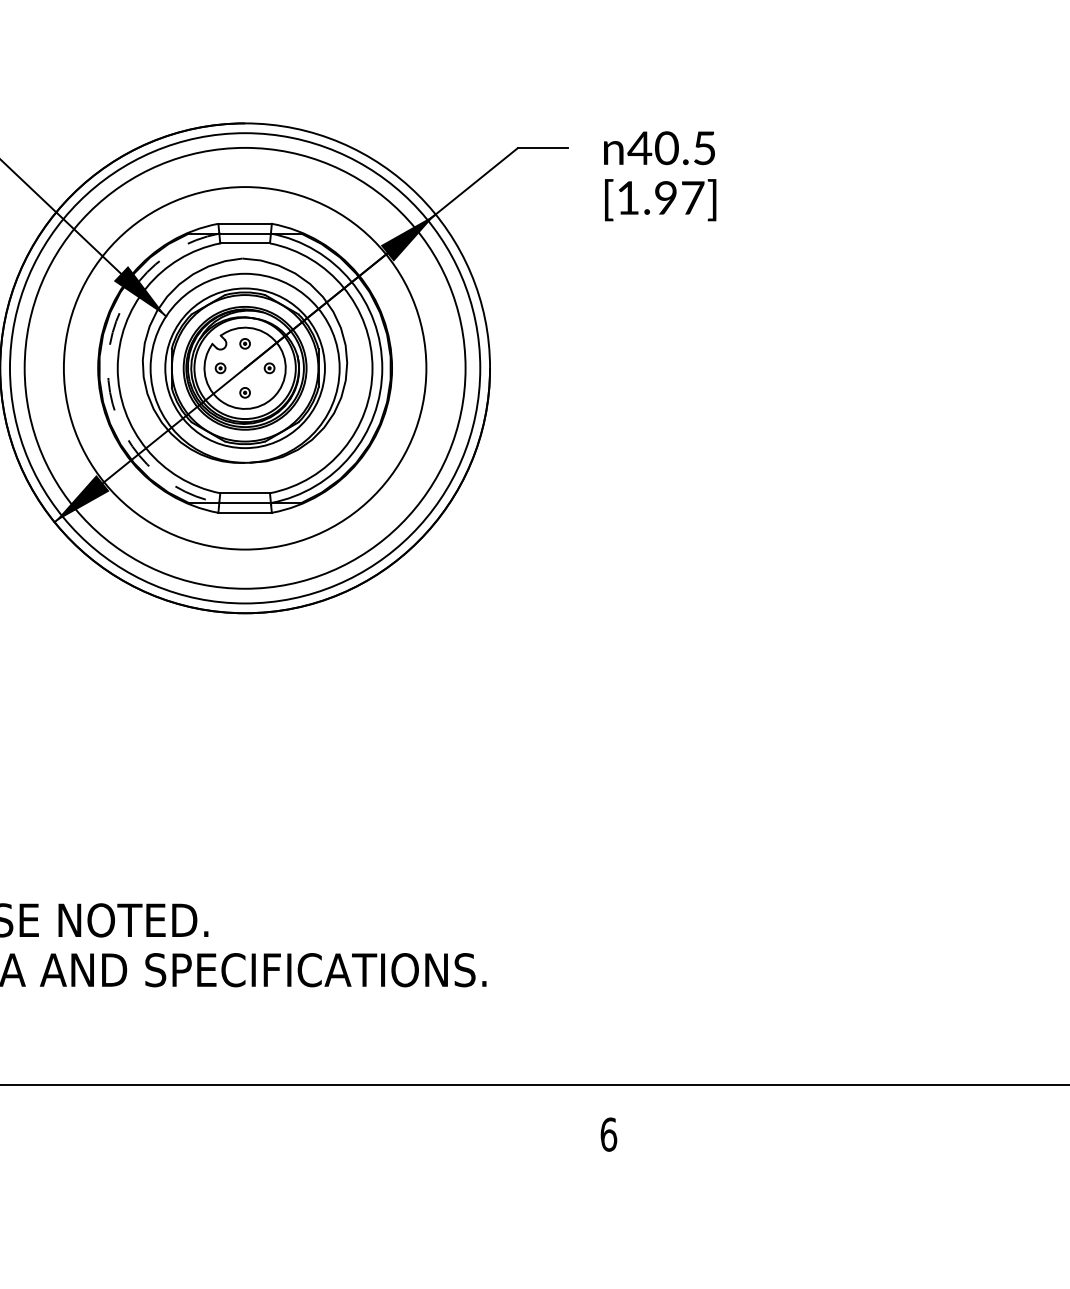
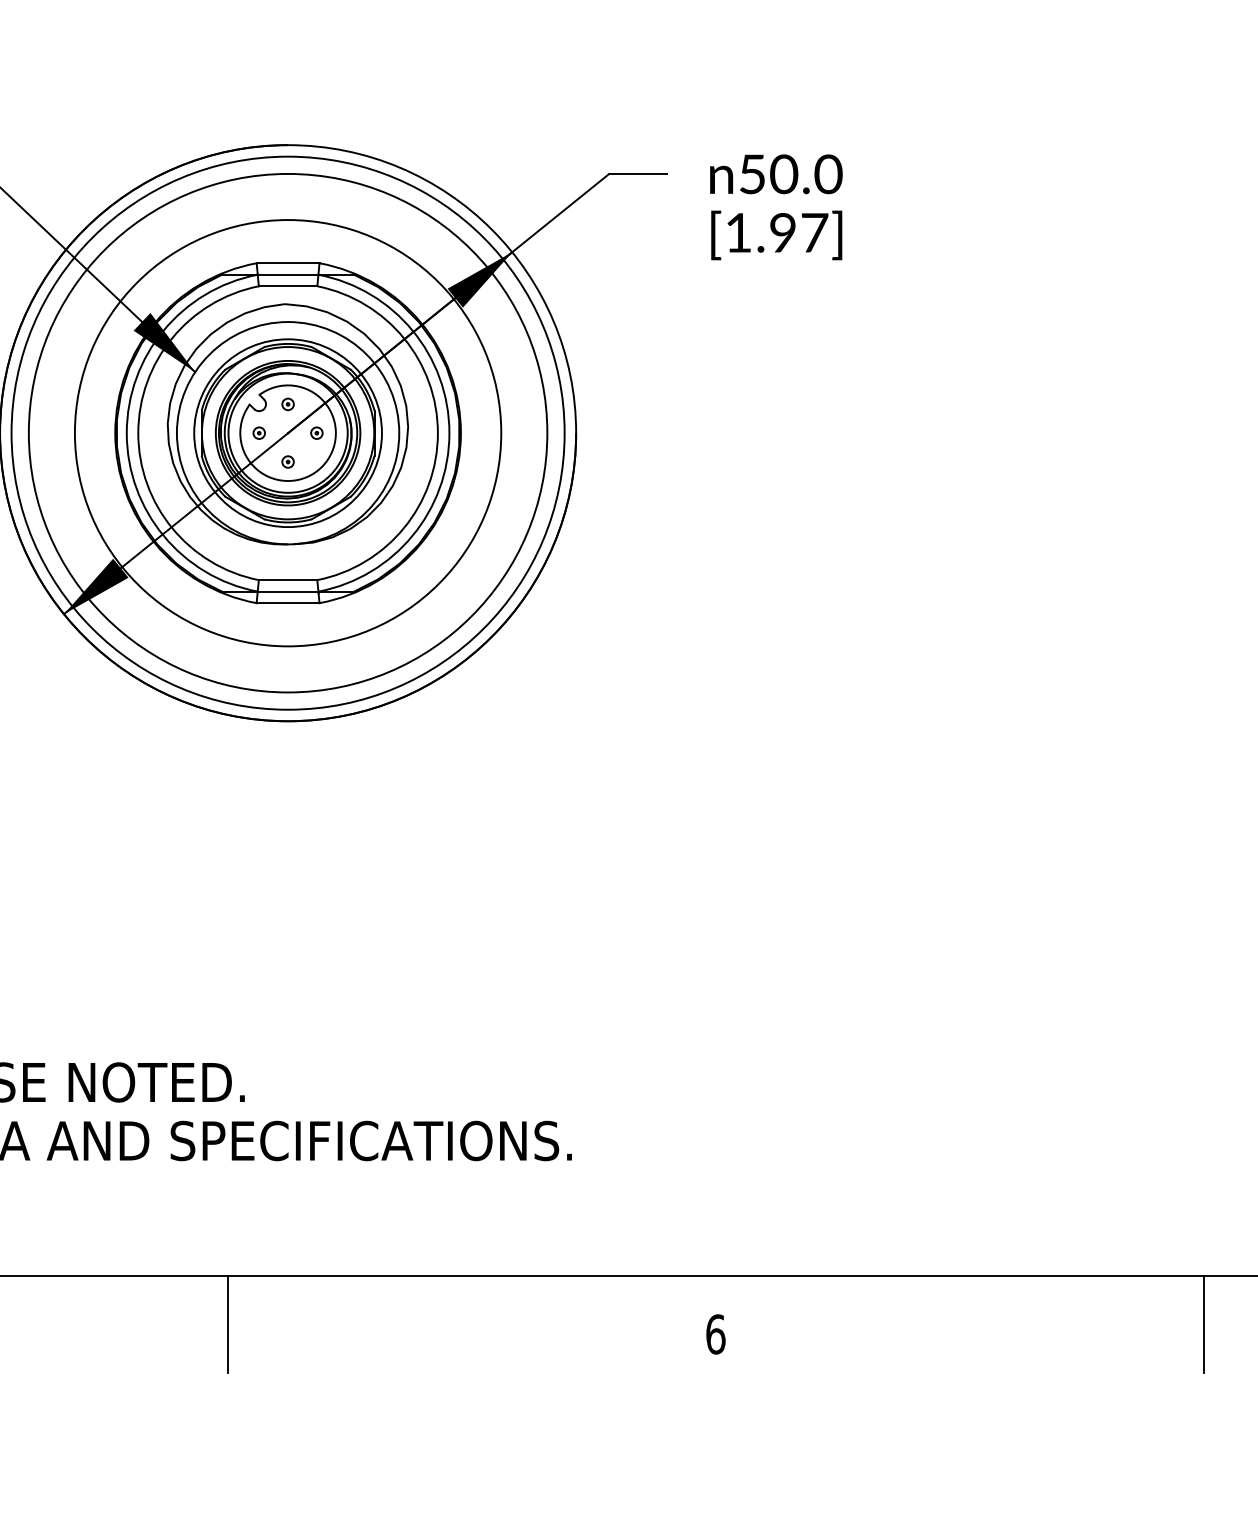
text: (671, 148) -> (789, 174), 40.5 -> 50.0
arc: (107, 368) -> (126, 433), dashed -> solid
line: (194, 1126) -> (228, 1324), added
line: (1023, 1126) -> (1203, 1324), added

